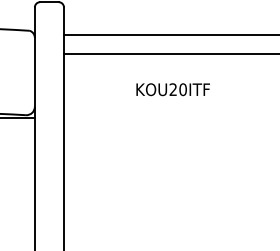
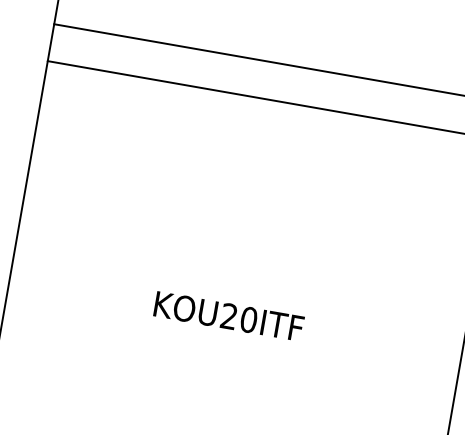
text: (172, 89) -> (227, 315), moved

